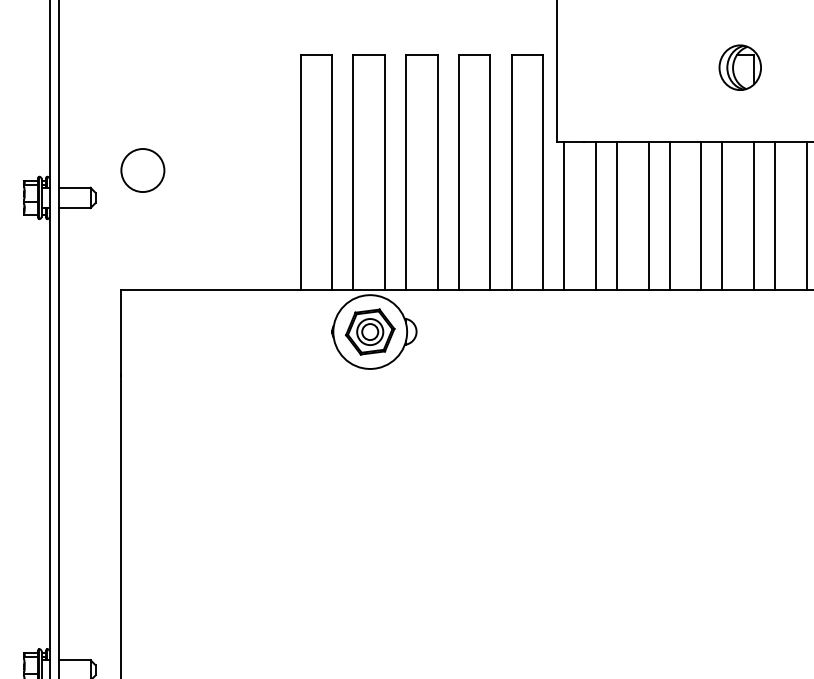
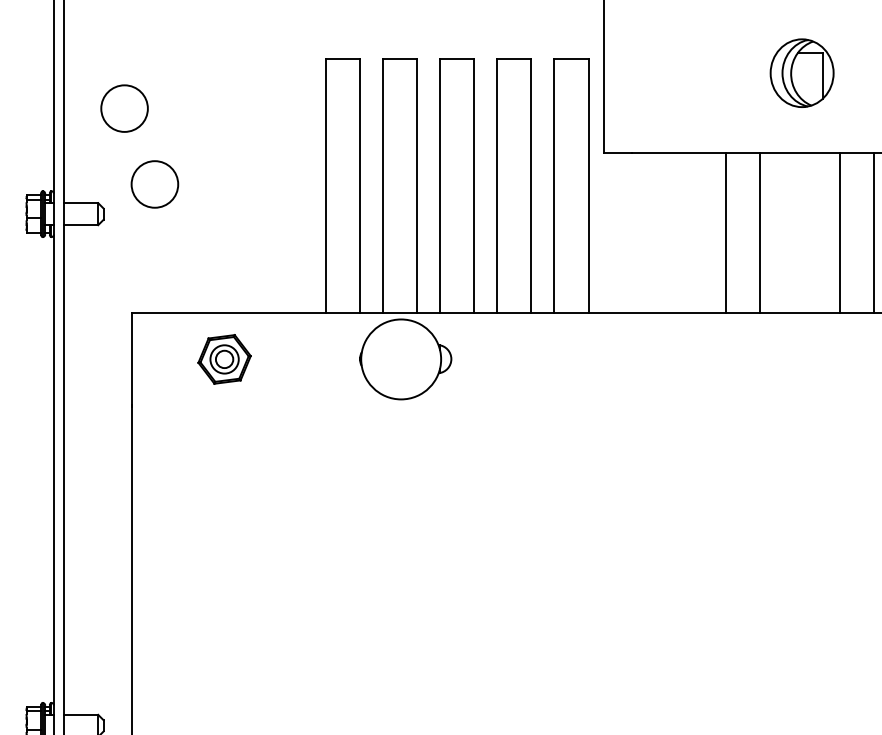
part: (739, 67) -> (801, 72), size x1.4
circle: (114, 100) -> (124, 108), added
line: (564, 215) -> (611, 233), removed
line: (595, 215) -> (645, 233), removed
line: (617, 215) -> (669, 233), removed
line: (648, 215) -> (702, 233), removed
line: (722, 215) -> (782, 233), removed
line: (754, 215) -> (817, 233), removed
part: (370, 331) -> (224, 358), moved

